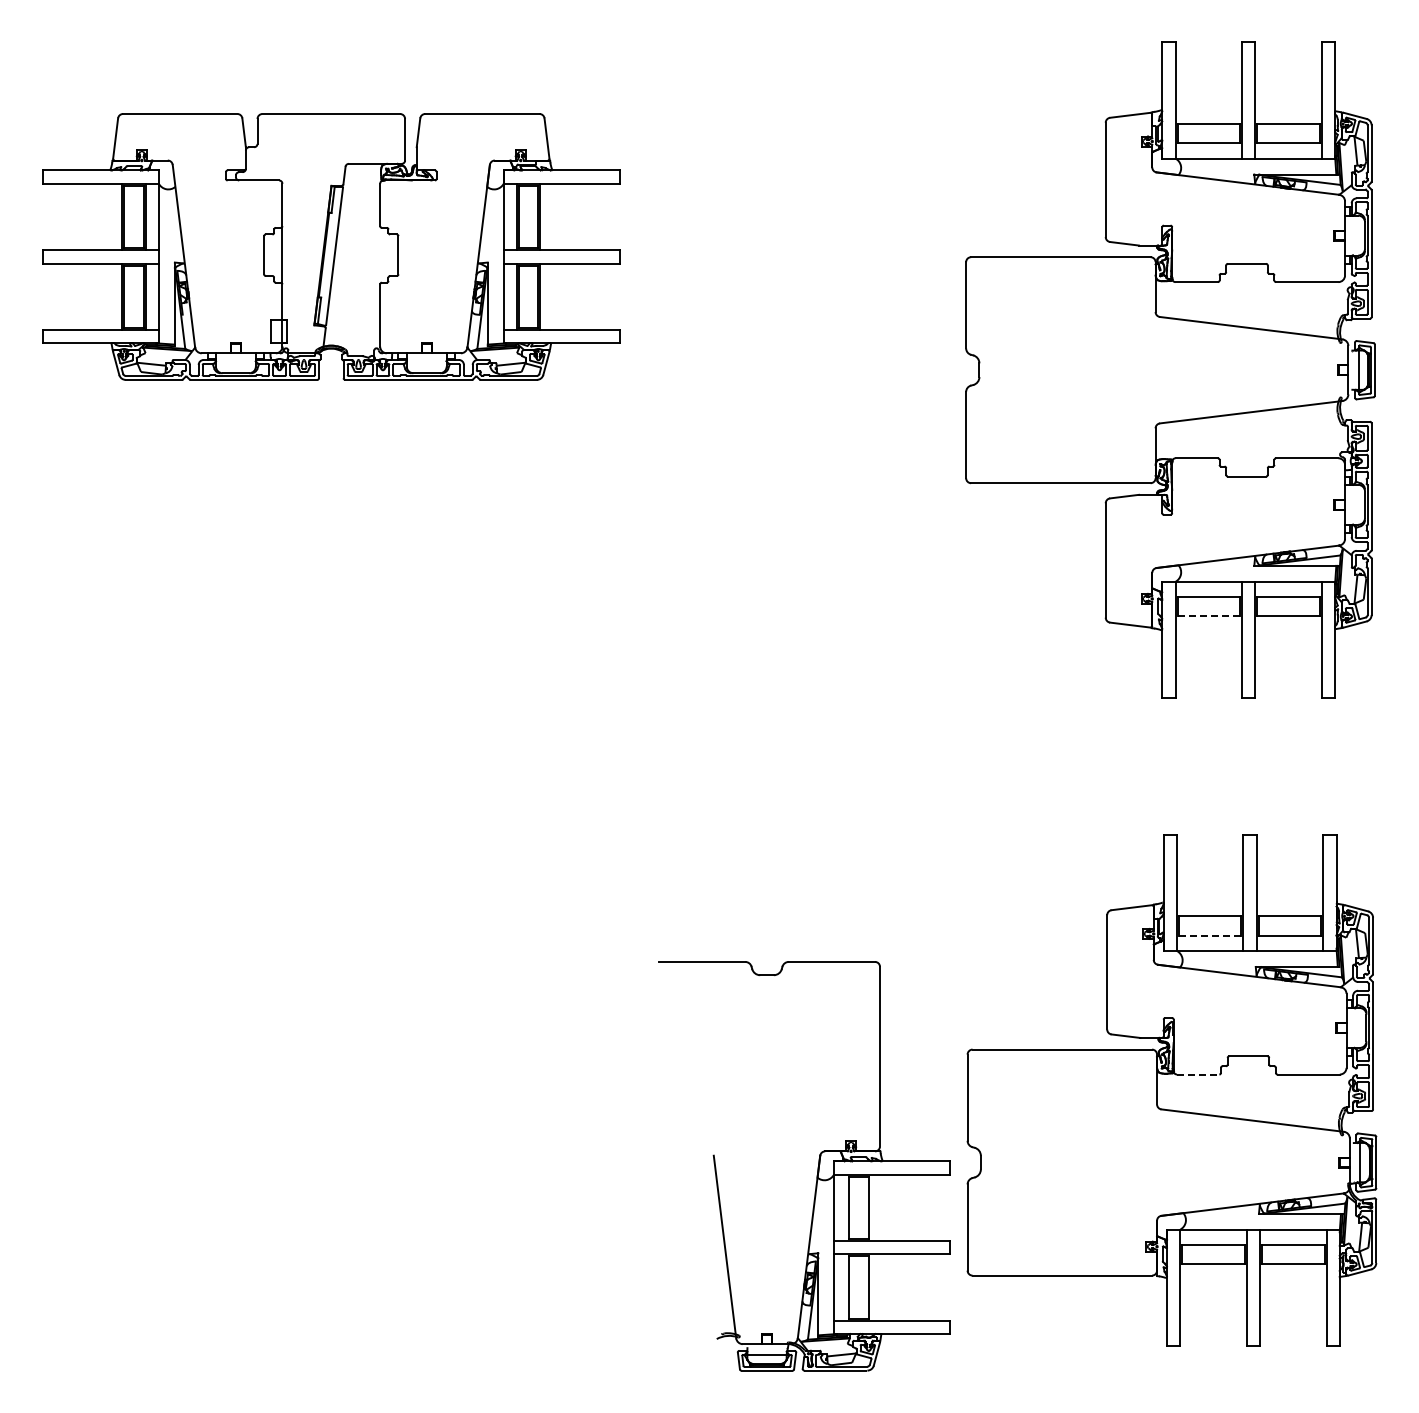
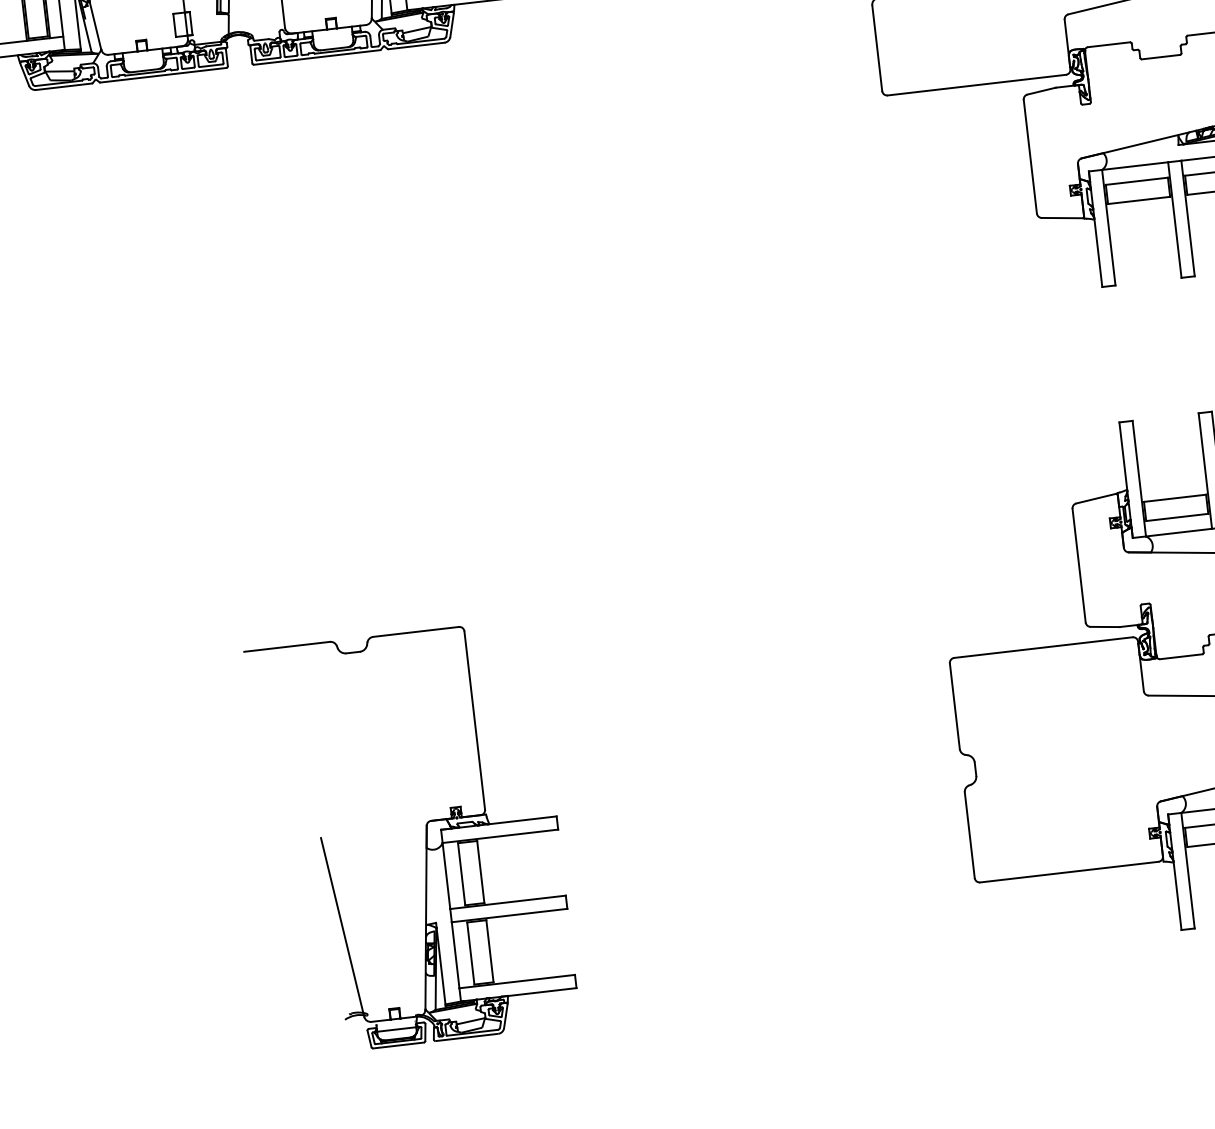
line: (1209, 616) -> (1139, 200), dashed -> solid
line: (1210, 935) -> (1177, 517), dashed -> solid
line: (1198, 1074) -> (1181, 656), dashed -> solid
part: (817, 1167) -> (425, 837), moved

